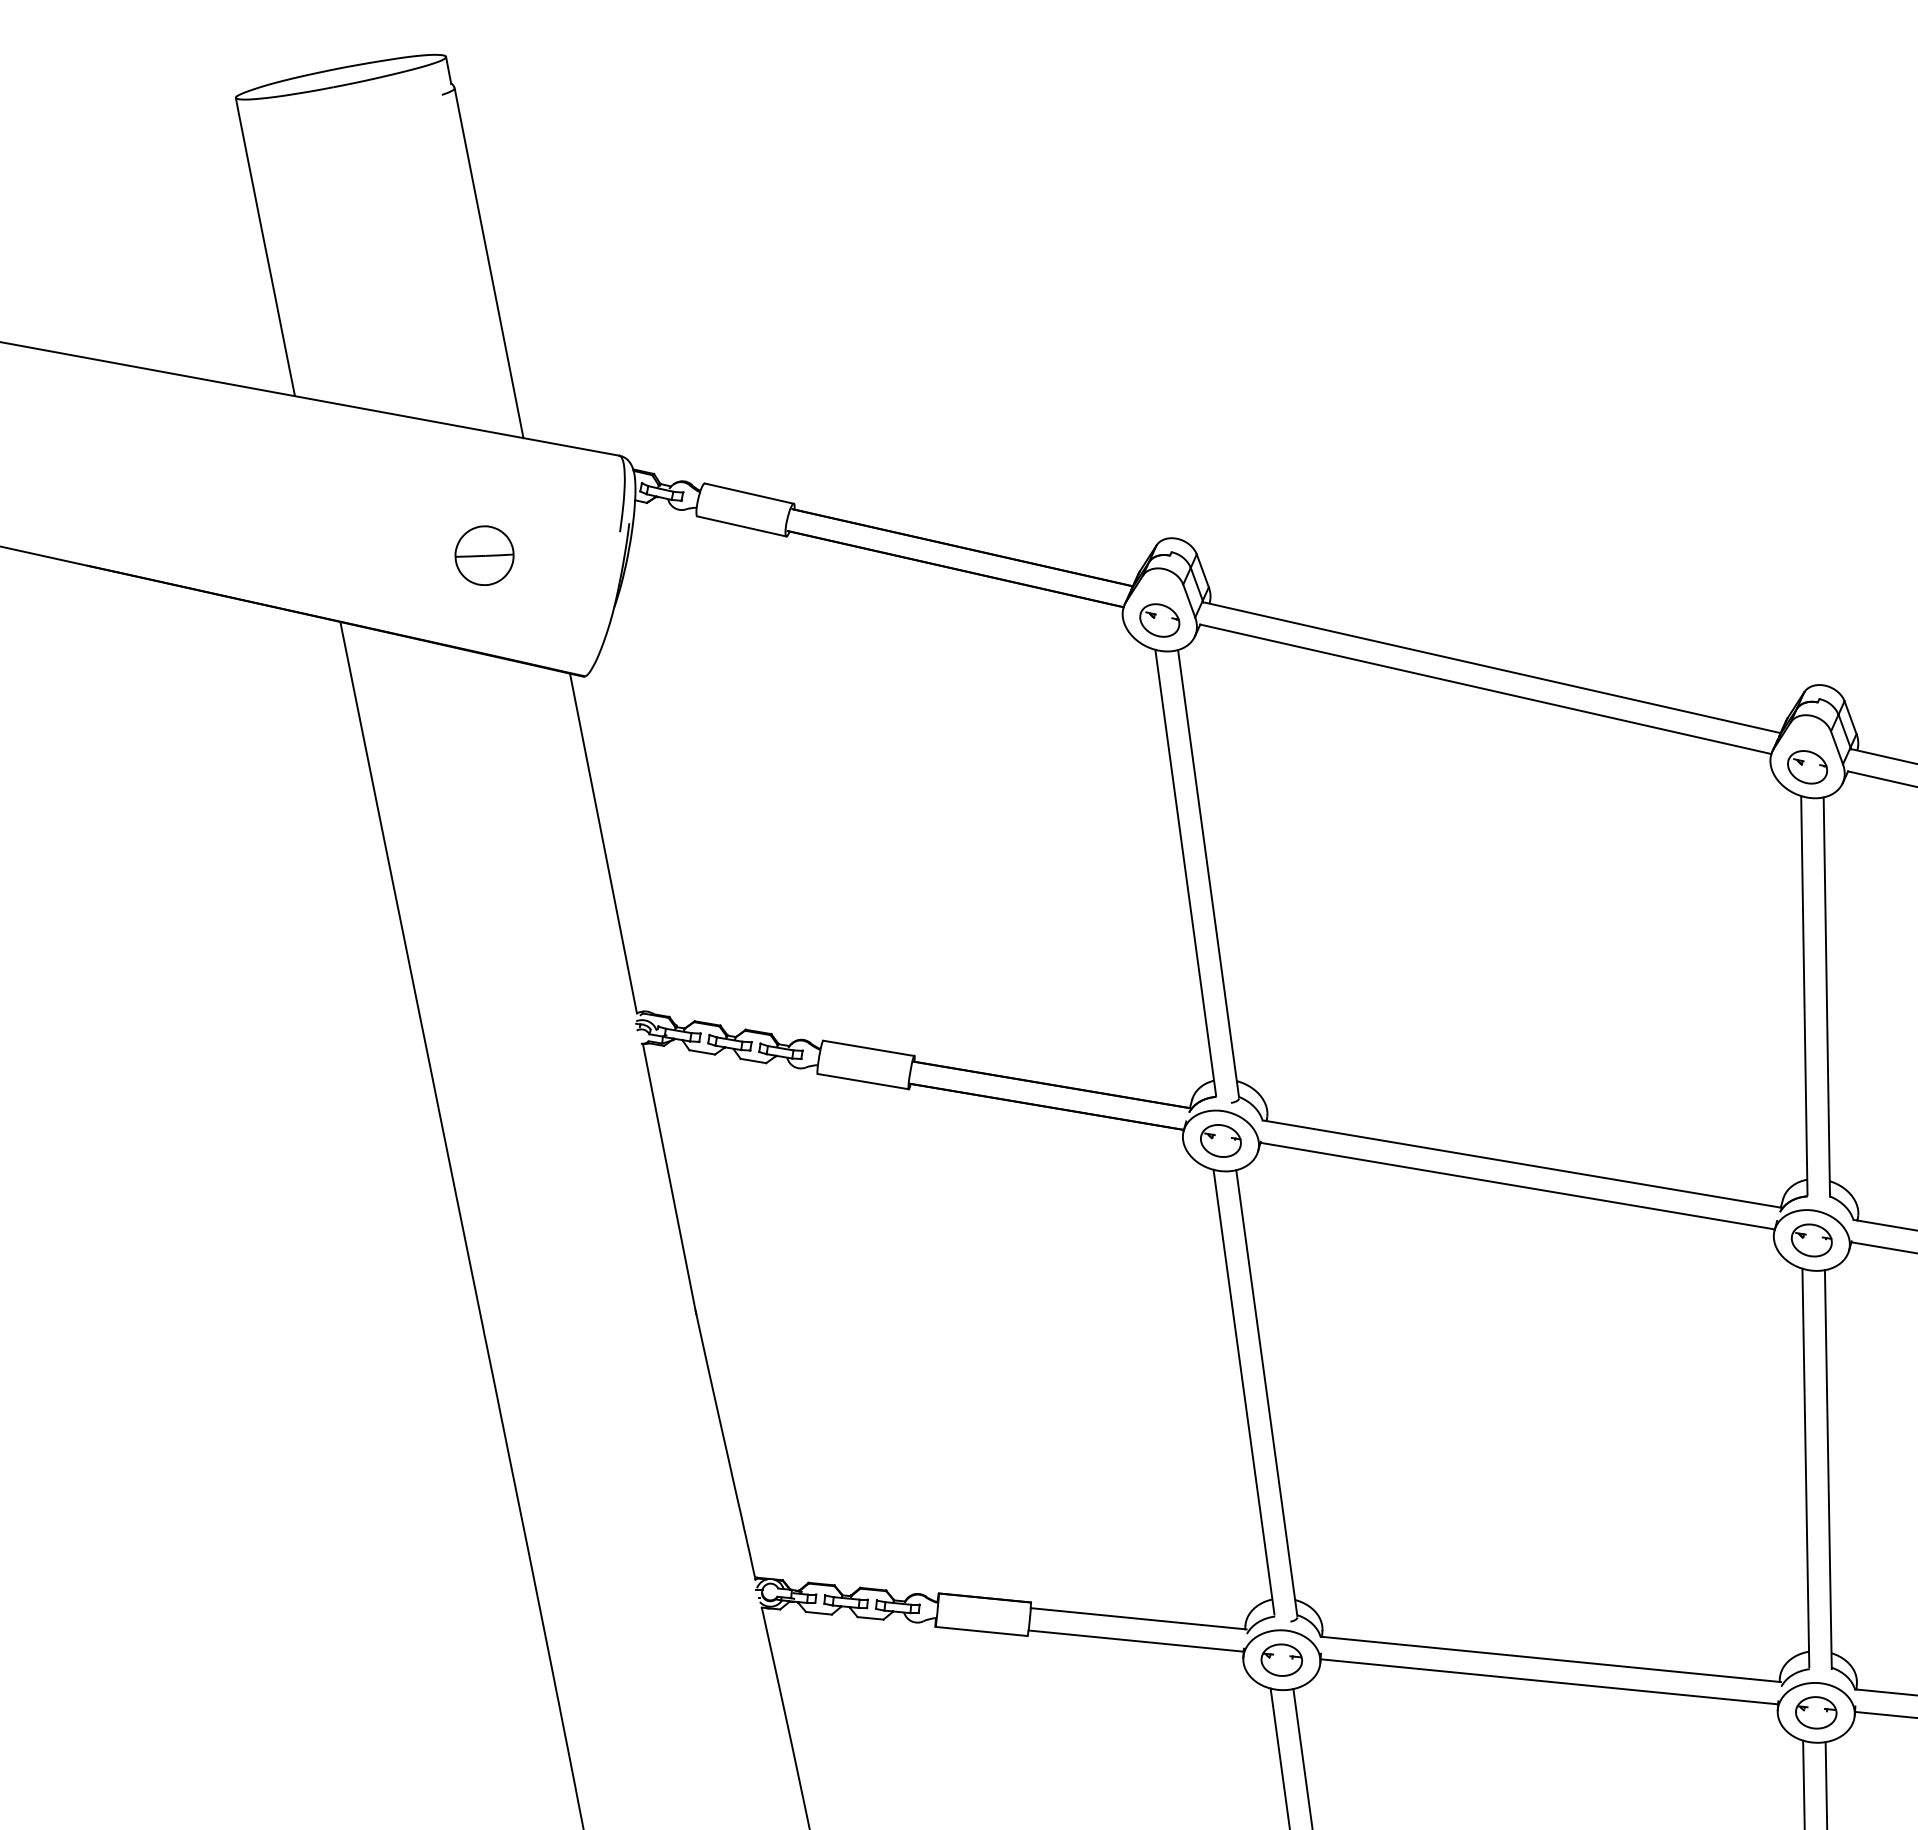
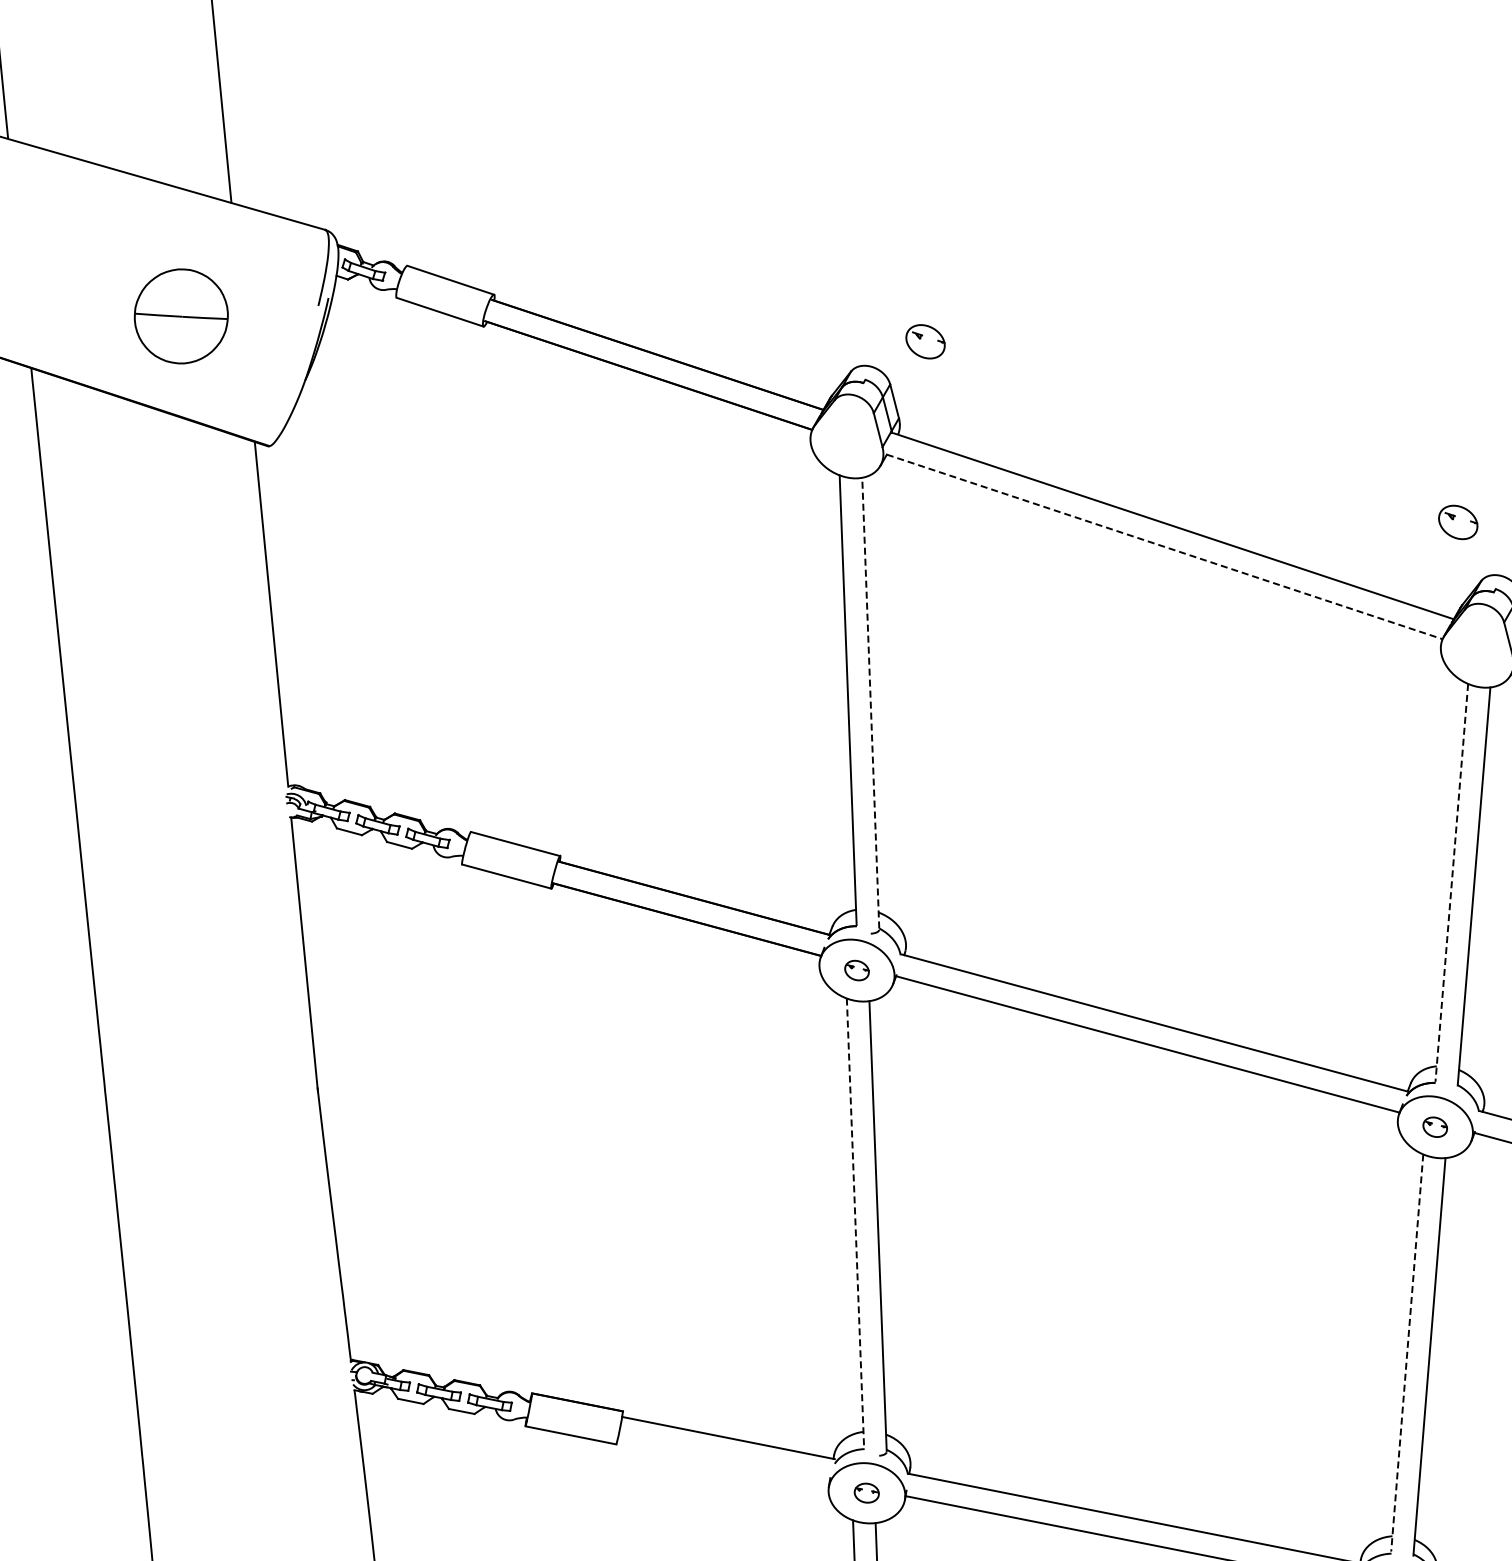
part: (484, 555) -> (181, 316), size x1.6
part: (1159, 620) -> (925, 341), moved
line: (1485, 689) -> (1164, 547), solid -> dashed
part: (1807, 767) -> (1458, 522), moved
line: (1208, 872) -> (870, 702), solid -> dashed
line: (1804, 995) -> (1451, 882), solid -> dashed
part: (1220, 1140) -> (856, 970), size x0.6
part: (1811, 1240) -> (1435, 1127), size x0.6
line: (1244, 1392) -> (855, 1223), solid -> dashed
line: (1805, 1468) -> (1406, 1353), solid -> dashed
line: (1135, 1640) -> (723, 1459), removed
part: (1281, 1659) -> (866, 1492), size x0.6

